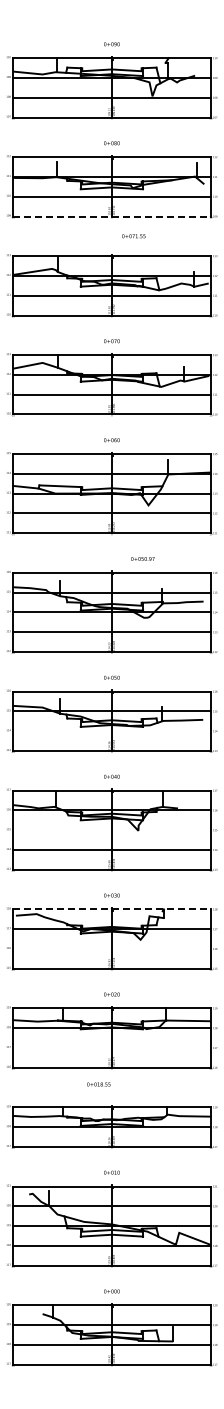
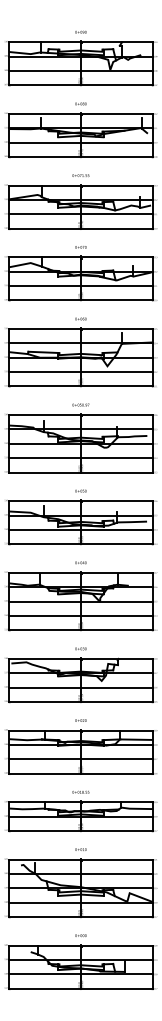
line: (111, 216) -> (80, 156), dashed -> solid
text: (133, 236) -> (80, 175), moved
text: (142, 558) -> (80, 404), moved
line: (111, 731) -> (80, 530), added
line: (111, 830) -> (80, 601), added
line: (111, 909) -> (80, 659), dashed -> solid
line: (111, 948) -> (80, 687), added
line: (111, 1047) -> (80, 758), added
text: (98, 1084) -> (80, 792), moved

